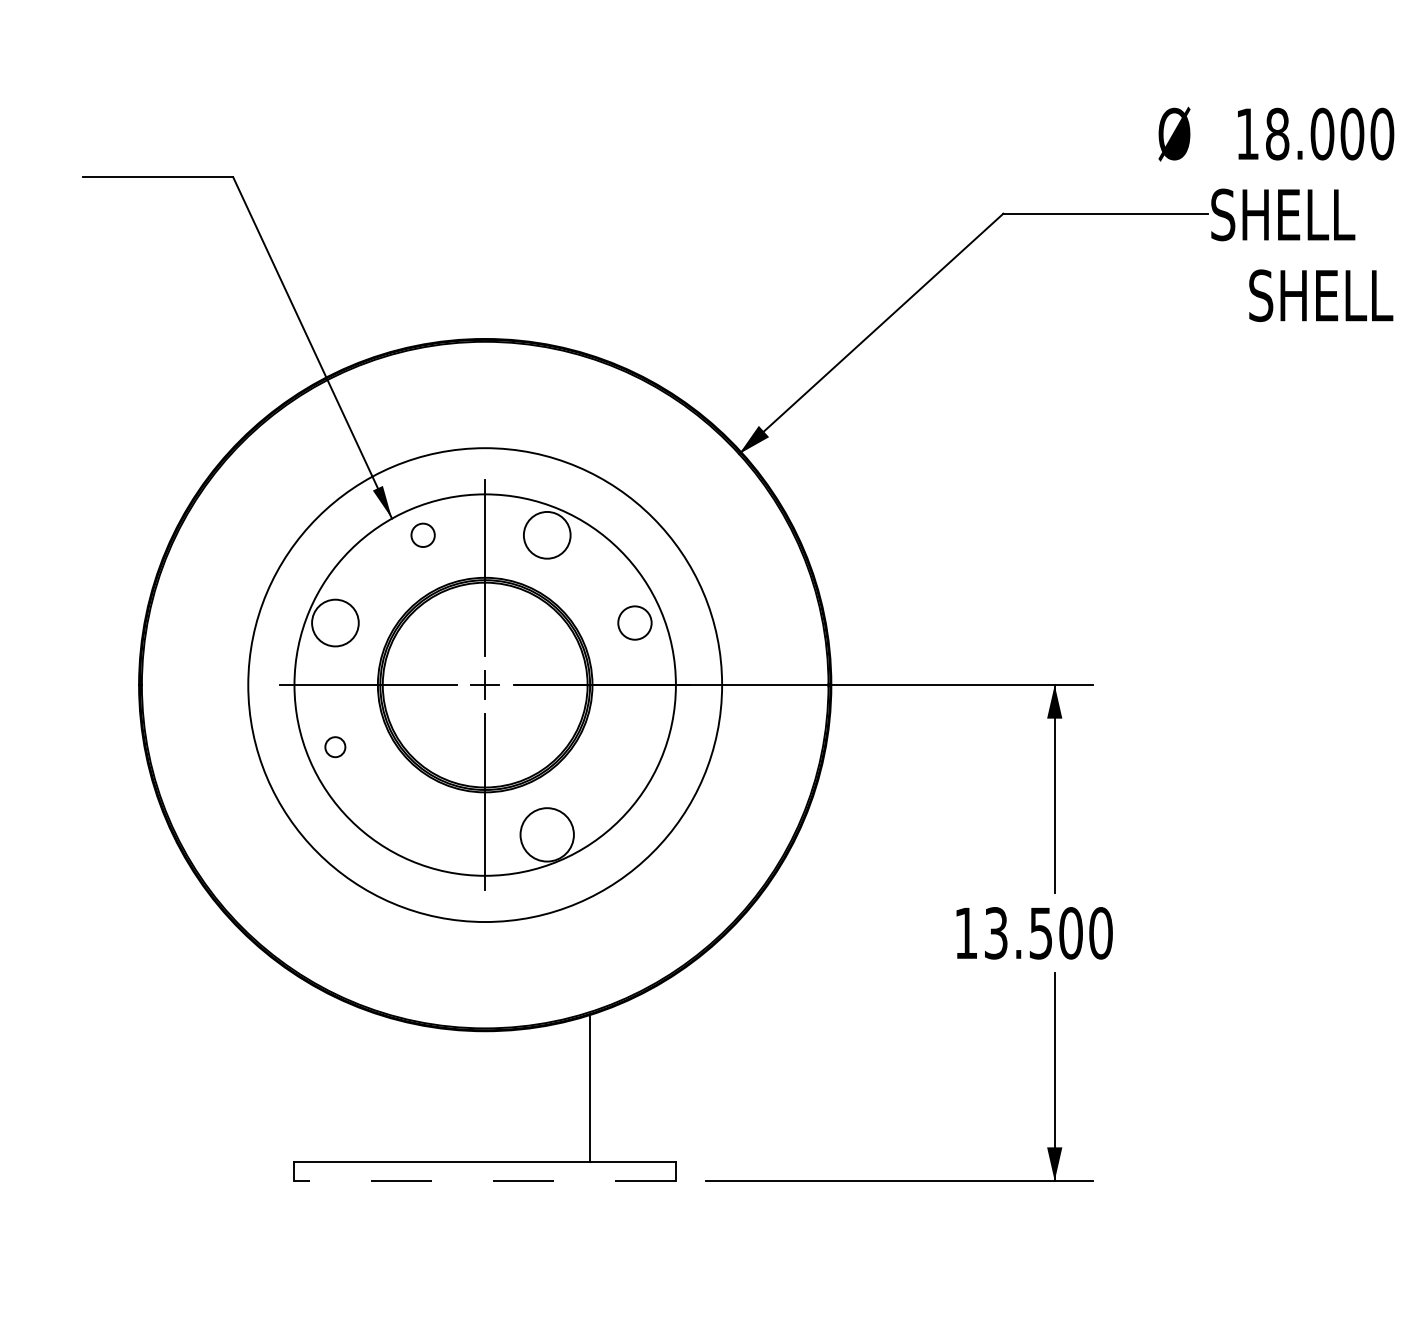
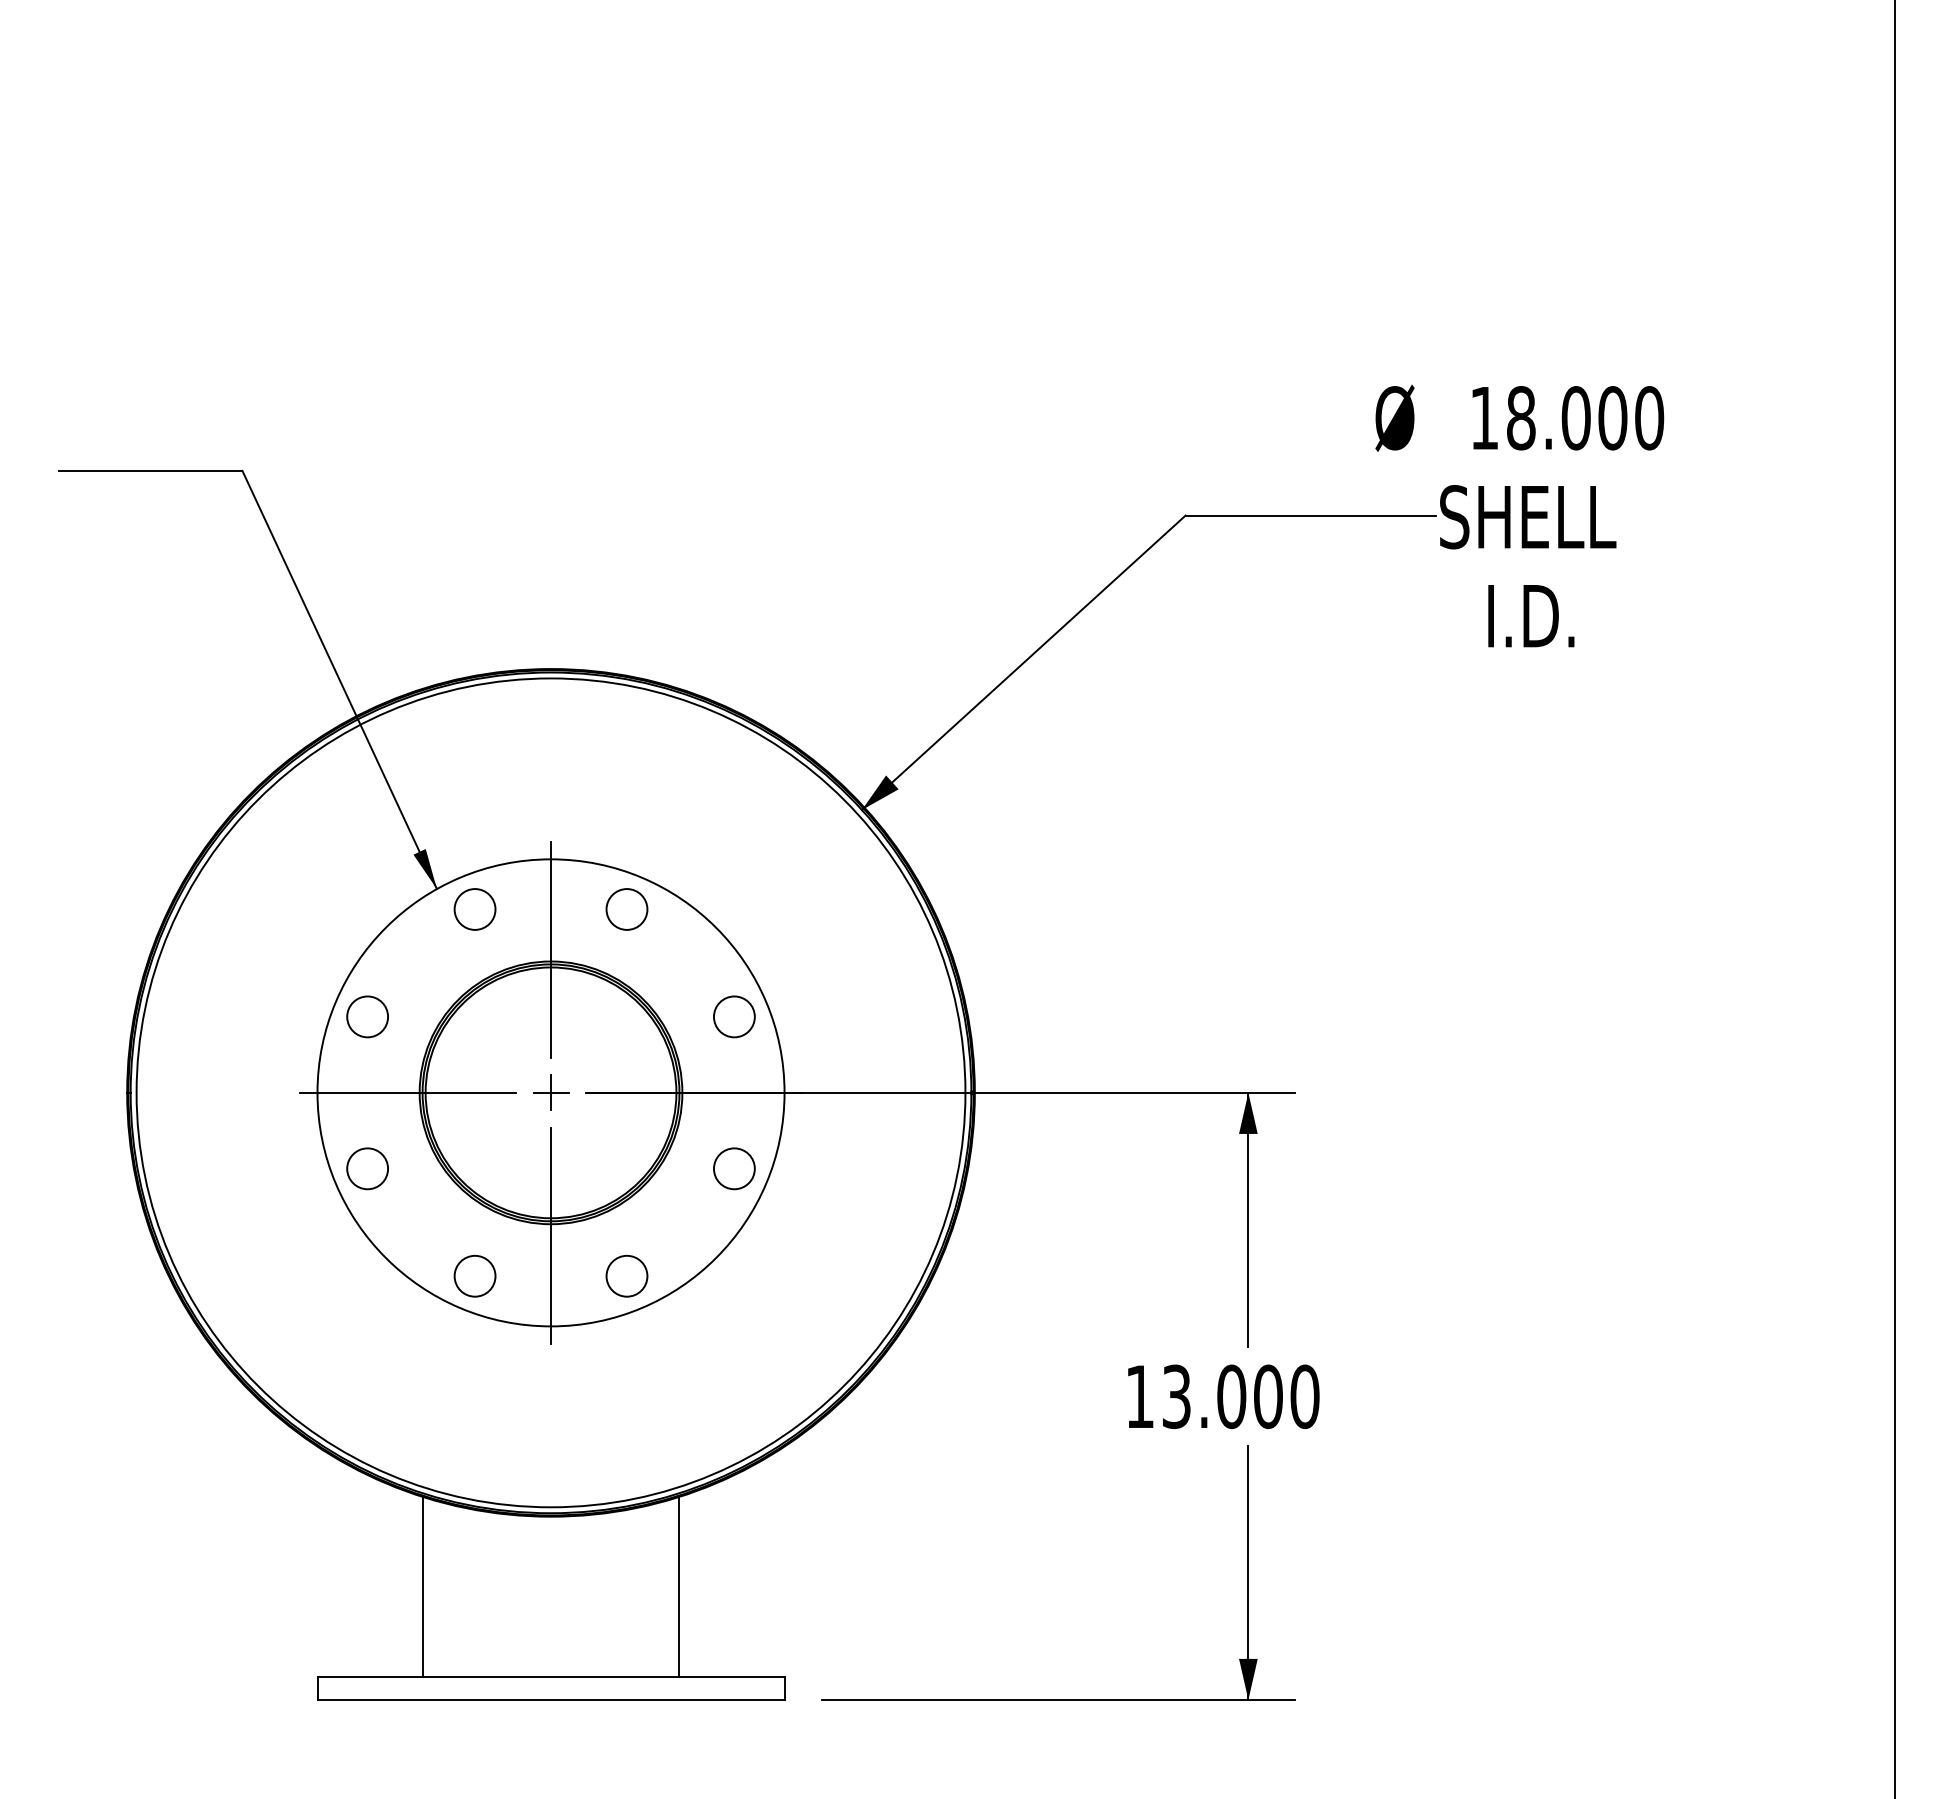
text: (1321, 295) -> (1574, 615), SHELL -> I.D.
circle: (422, 535) -> (474, 909), size x1.43
circle: (546, 535) -> (626, 909), size x0.71
circle: (335, 622) -> (367, 1016), size x0.71
circle: (484, 684) -> (550, 1092), size x1.43
circle: (335, 746) -> (367, 1168), size x1.67
circle: (635, 746) -> (734, 1168), added
circle: (422, 834) -> (474, 1275), added
circle: (546, 834) -> (626, 1275), size x0.62
text: (1040, 933) -> (1231, 1396), 13.500 -> 13.000
line: (380, 1088) -> (422, 1586), added
line: (485, 1181) -> (551, 1700), dashed -> solid

